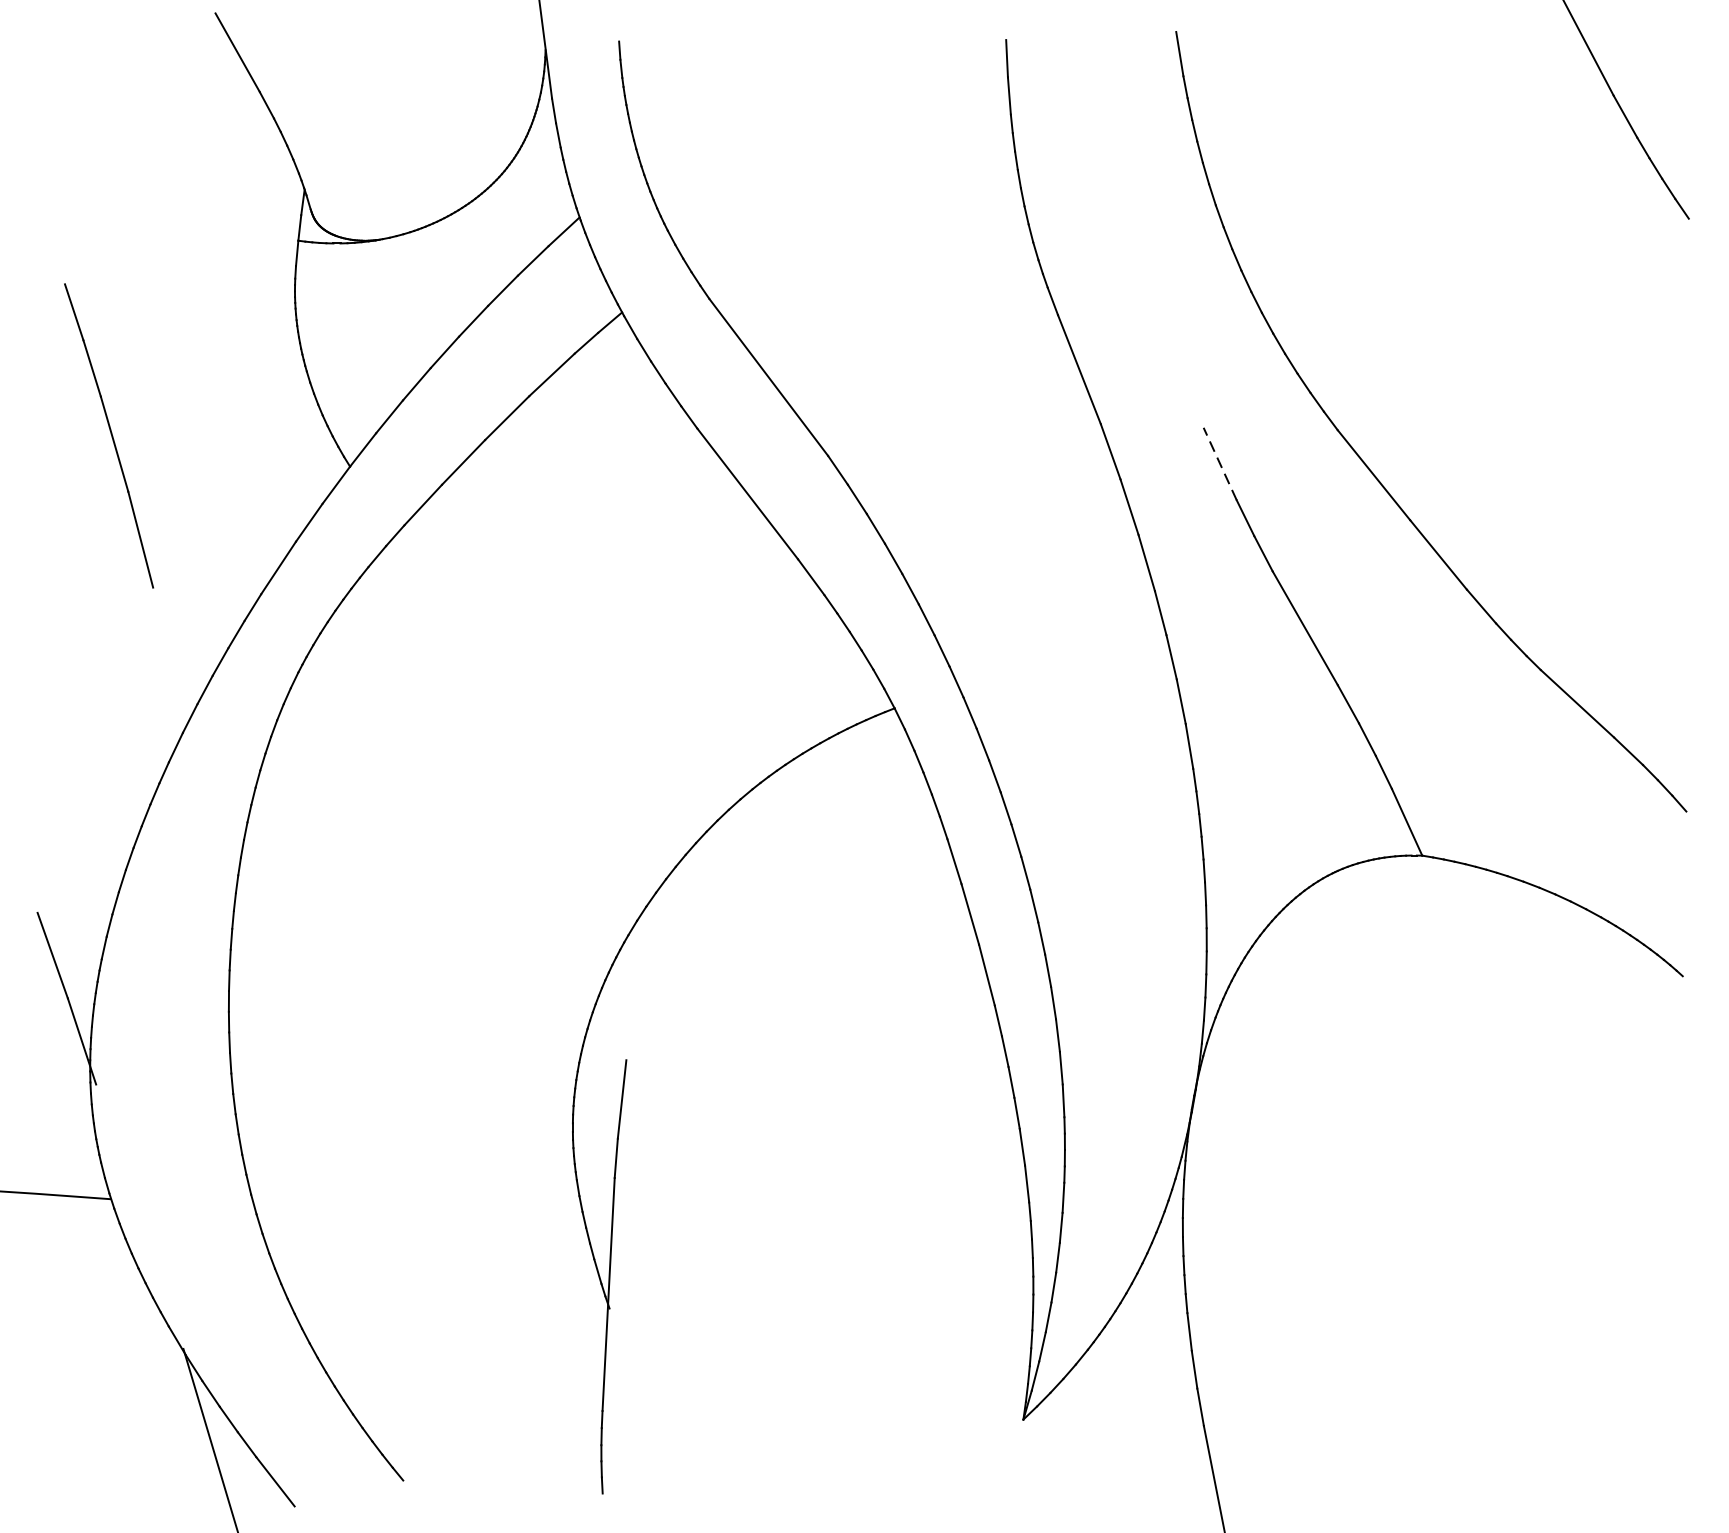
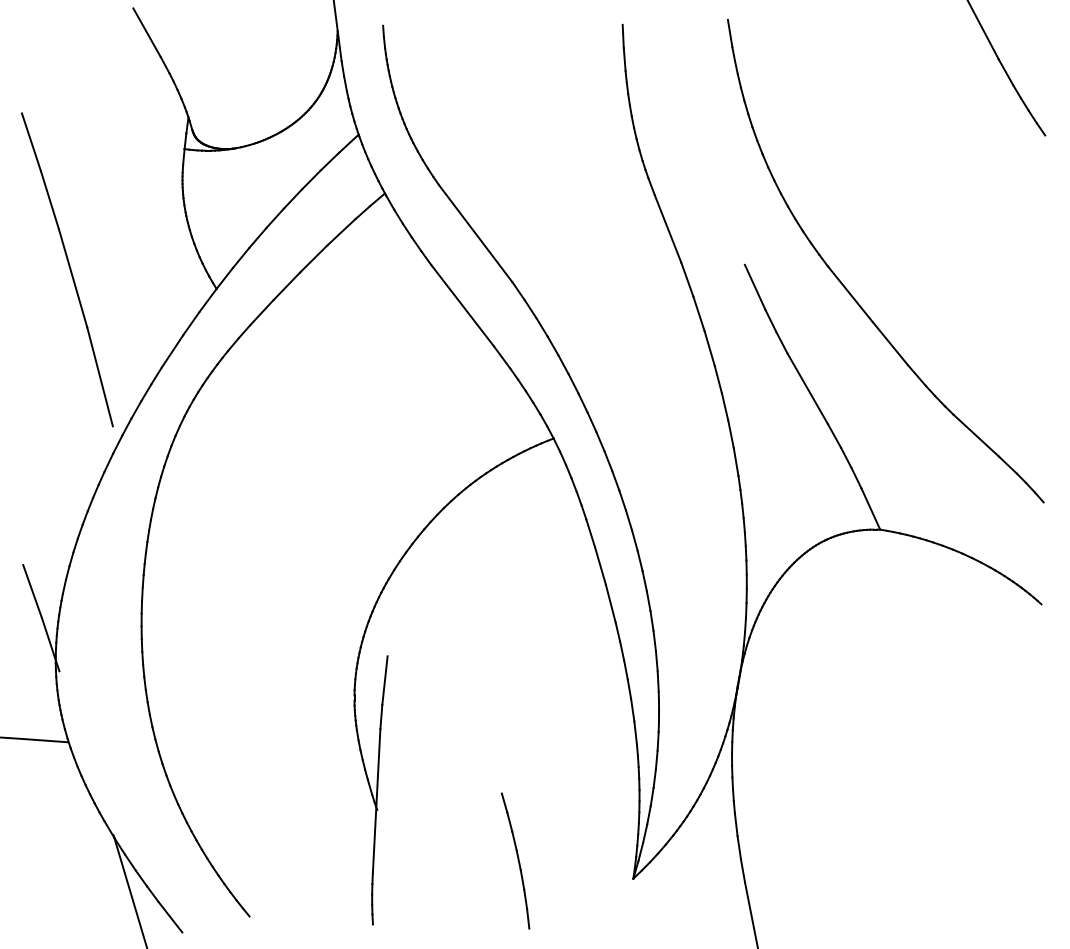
part: (109, 435) -> (67, 269), size x1.67
line: (1220, 464) -> (755, 287), dashed -> solid
part: (832, 1390) -> (515, 860), added

